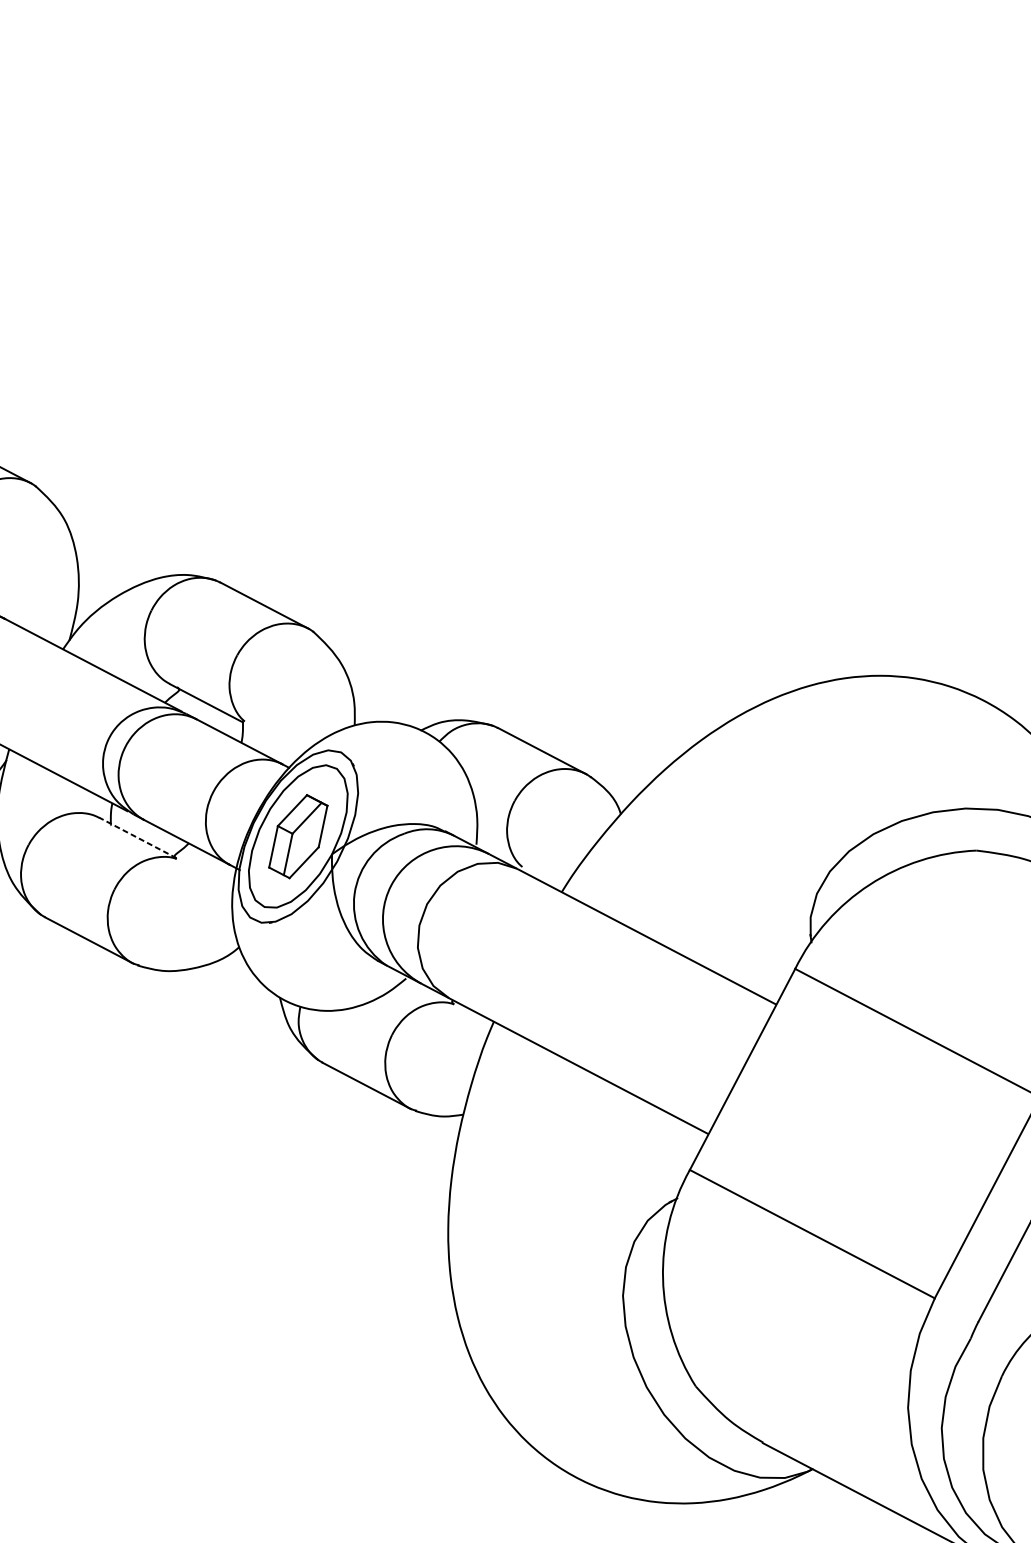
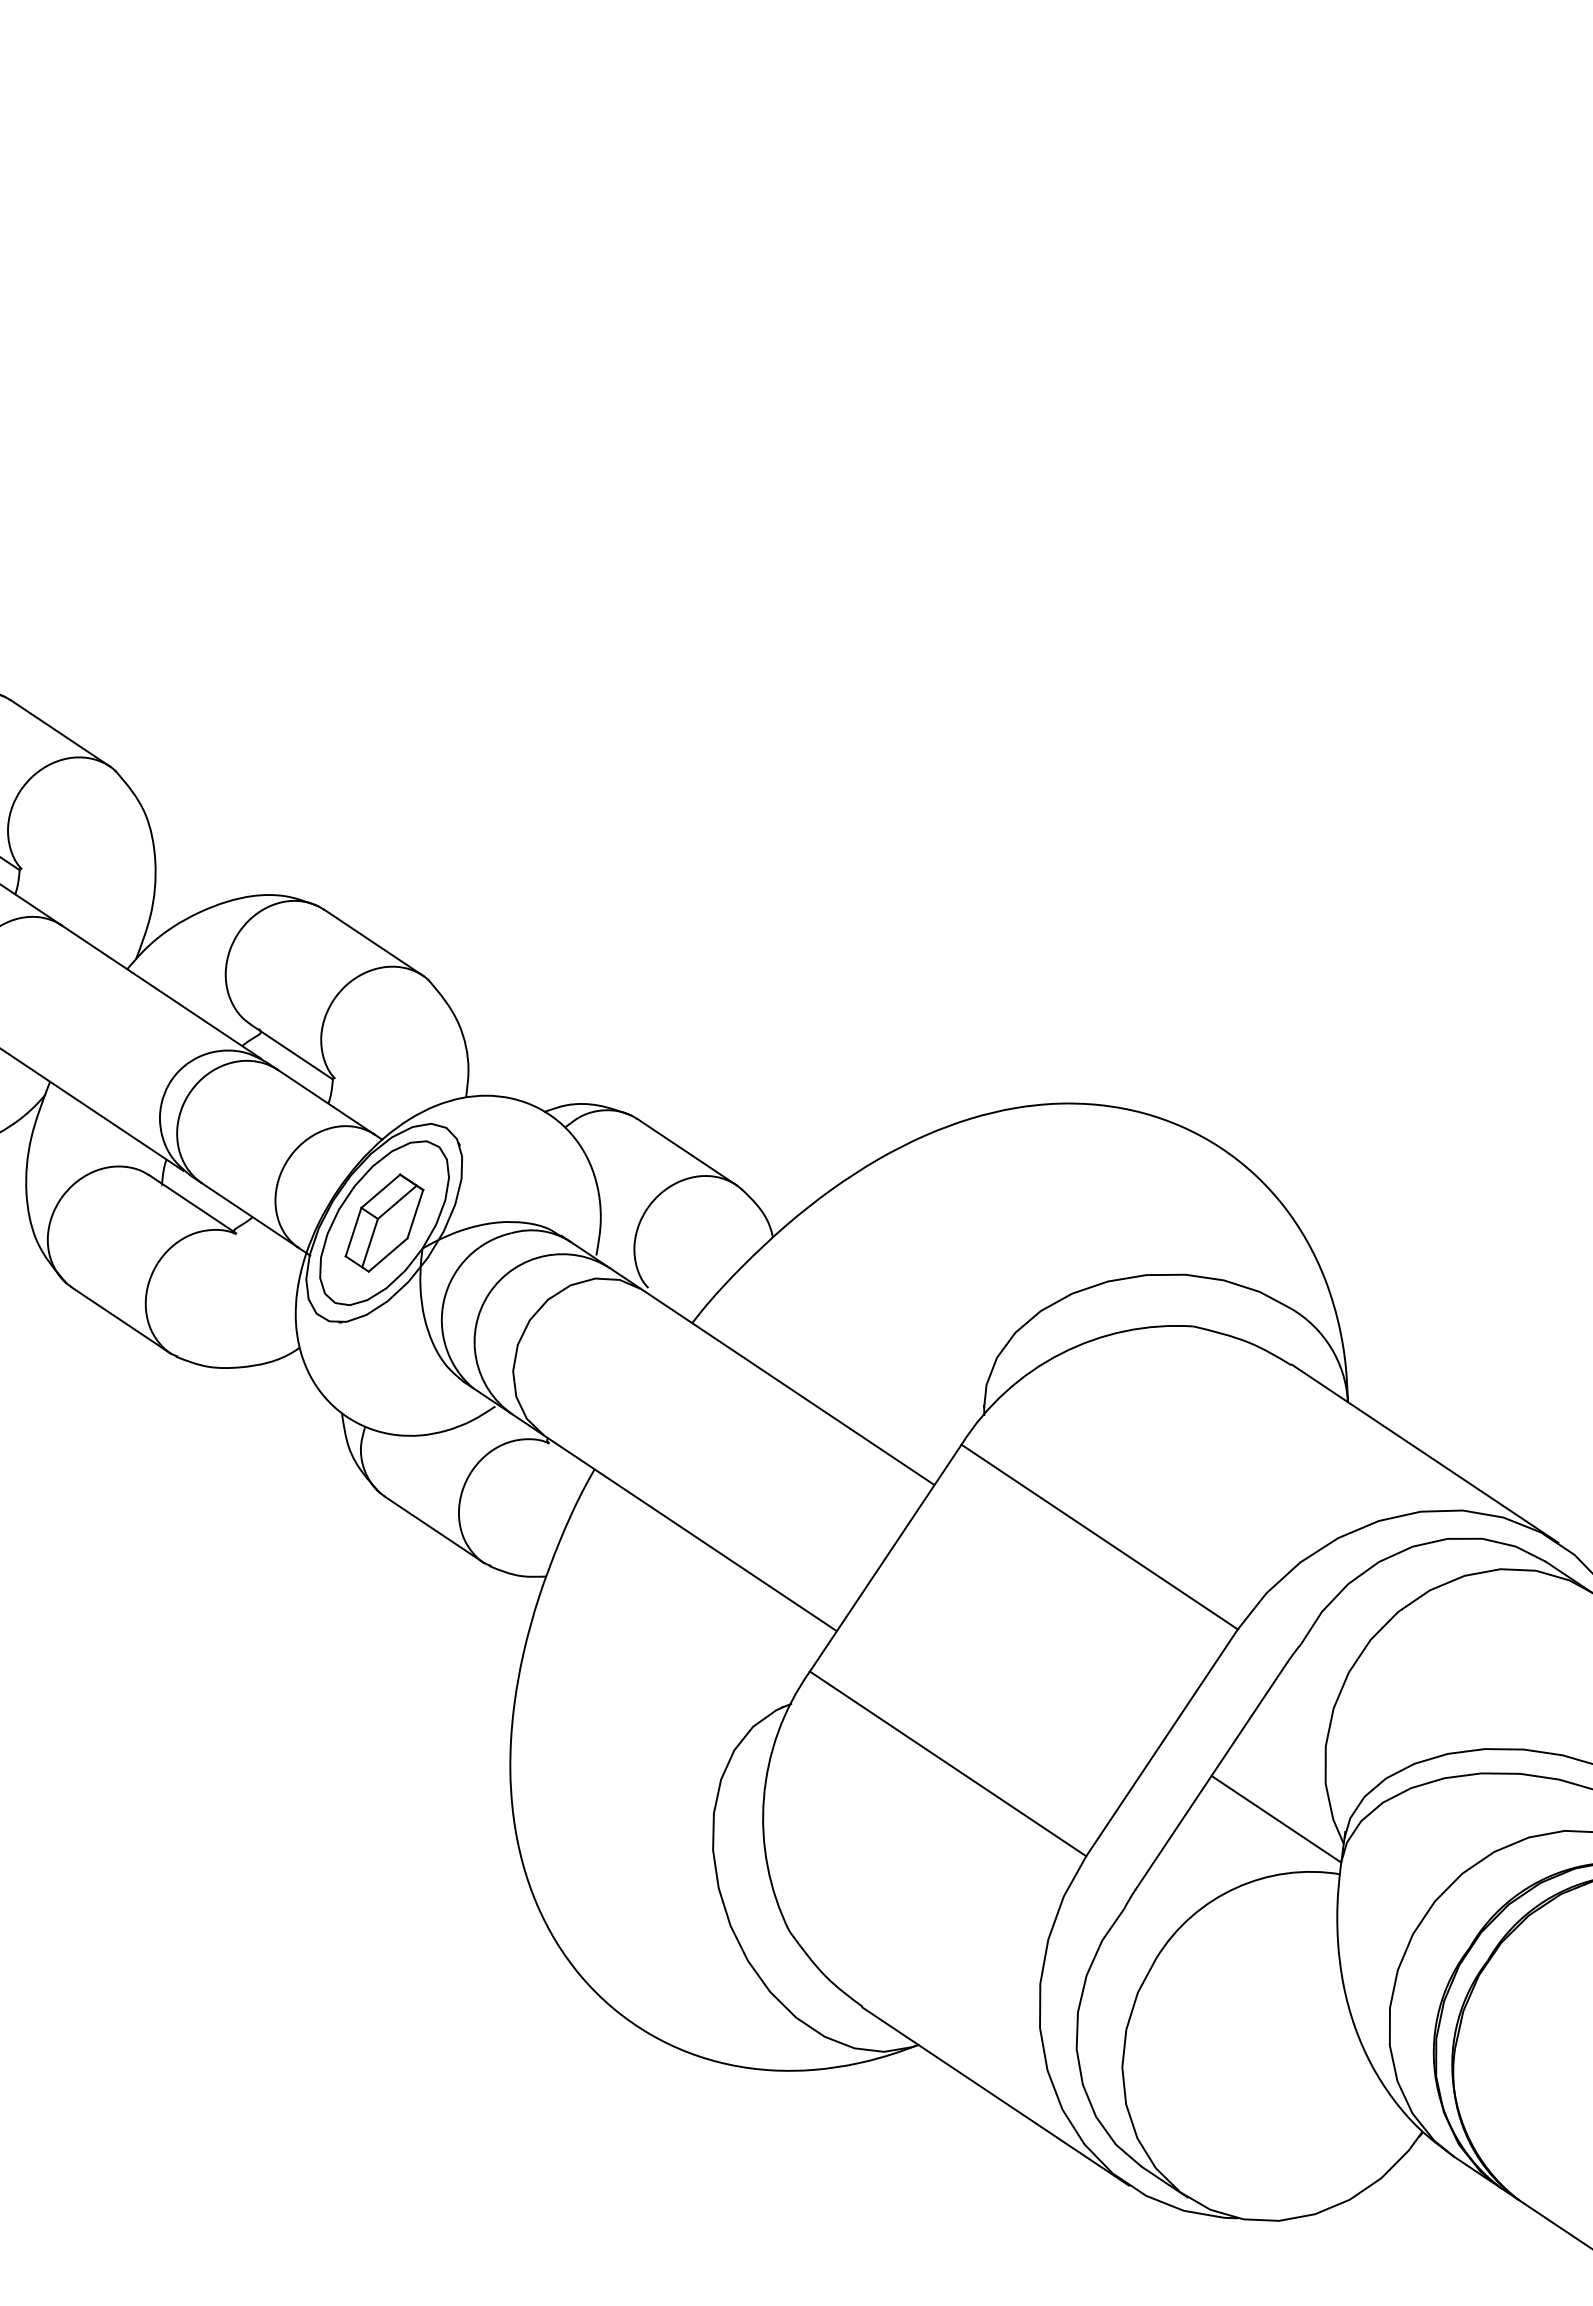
line: (137, 838) -> (192, 1204), dashed -> solid

